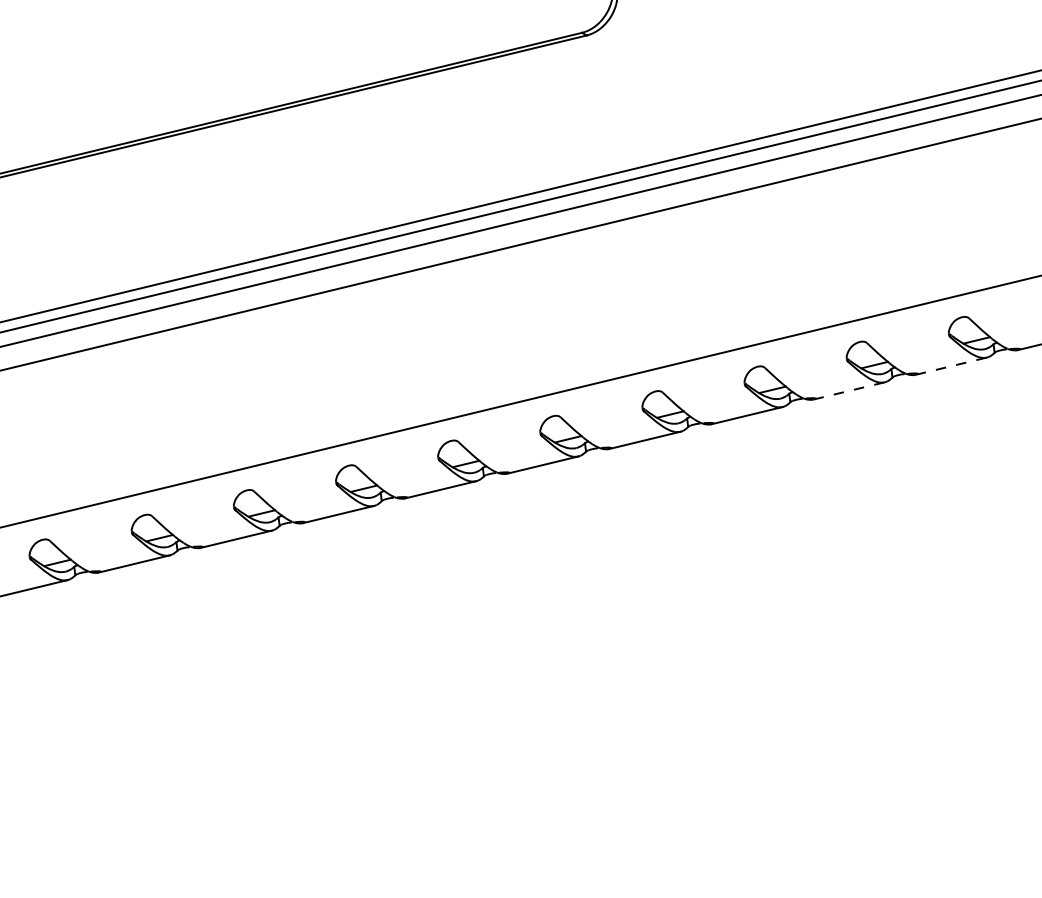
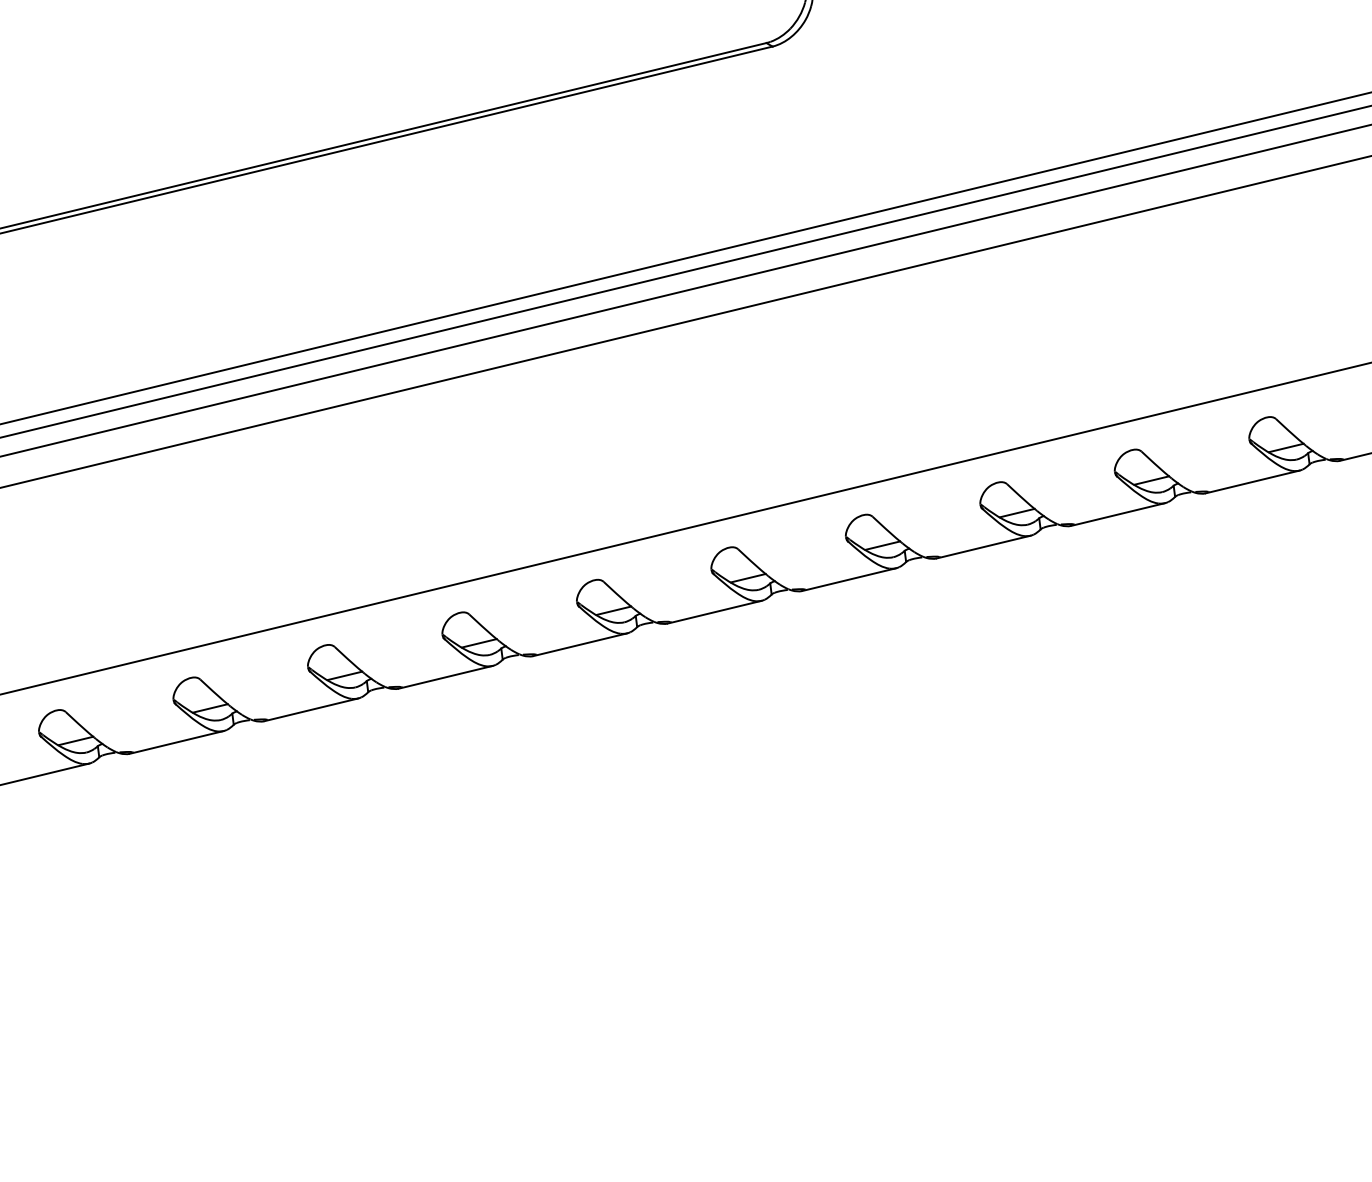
line: (951, 366) -> (1252, 482), dashed -> solid
line: (849, 390) -> (1118, 513), dashed -> solid

